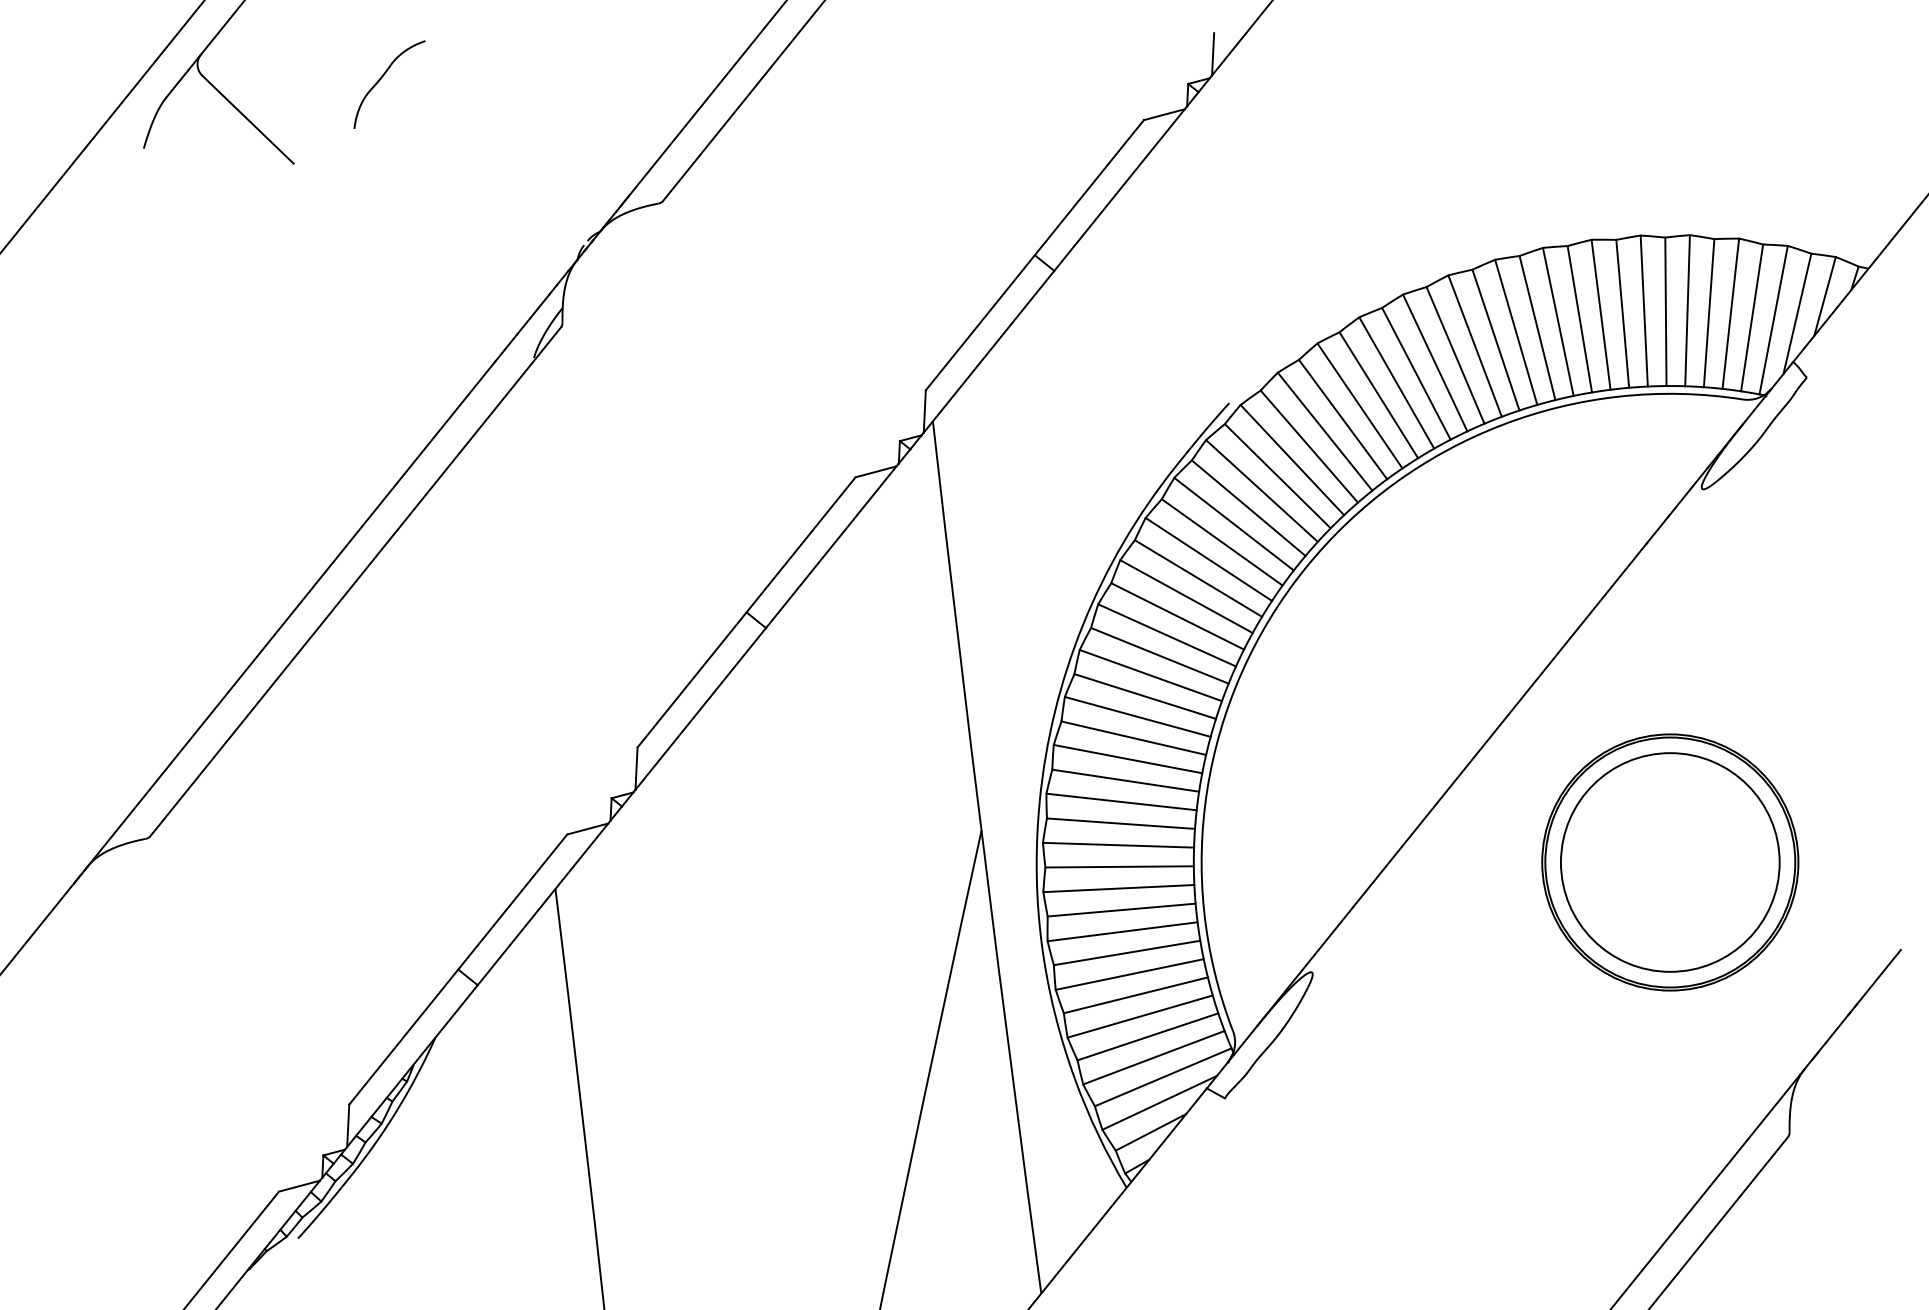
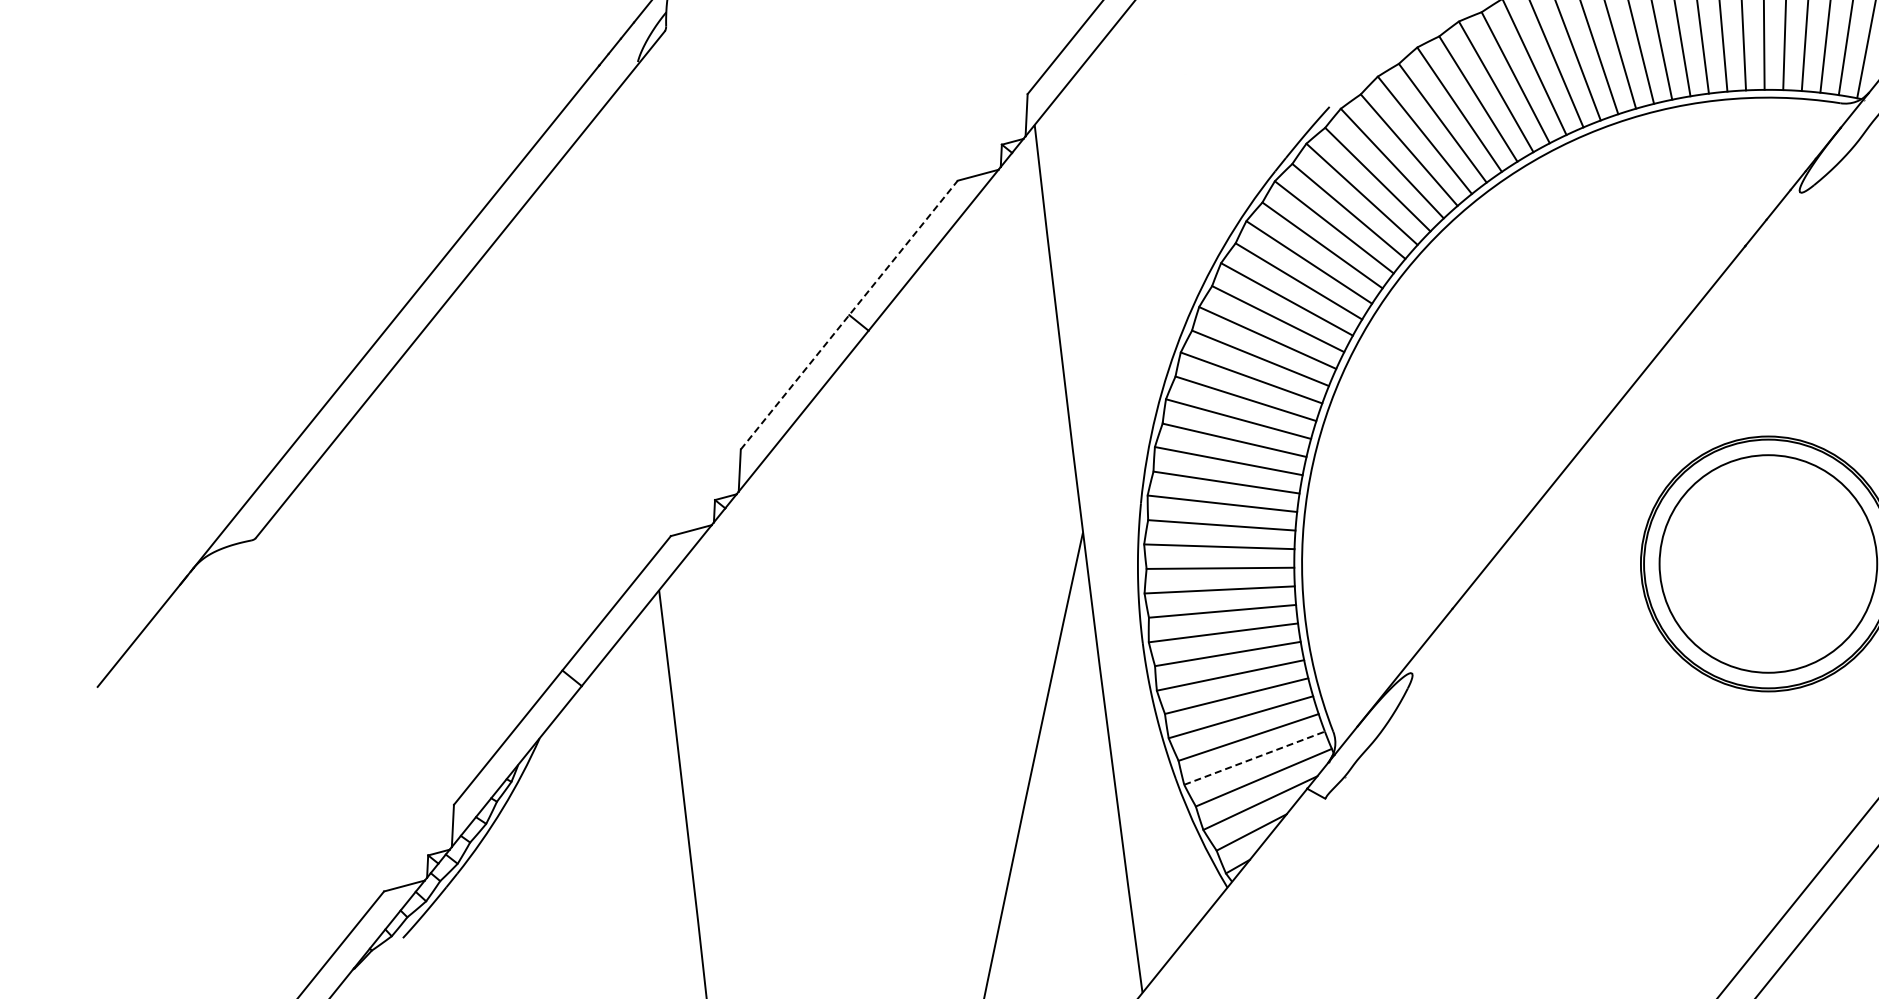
line: (746, 612) -> (849, 315), solid -> dashed
line: (1153, 1057) -> (1254, 758), solid -> dashed

